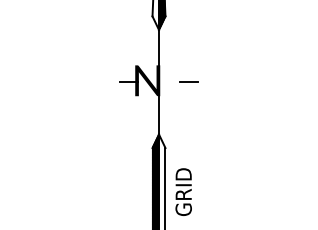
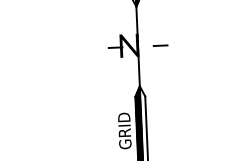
text: (183, 191) -> (124, 130), moved

